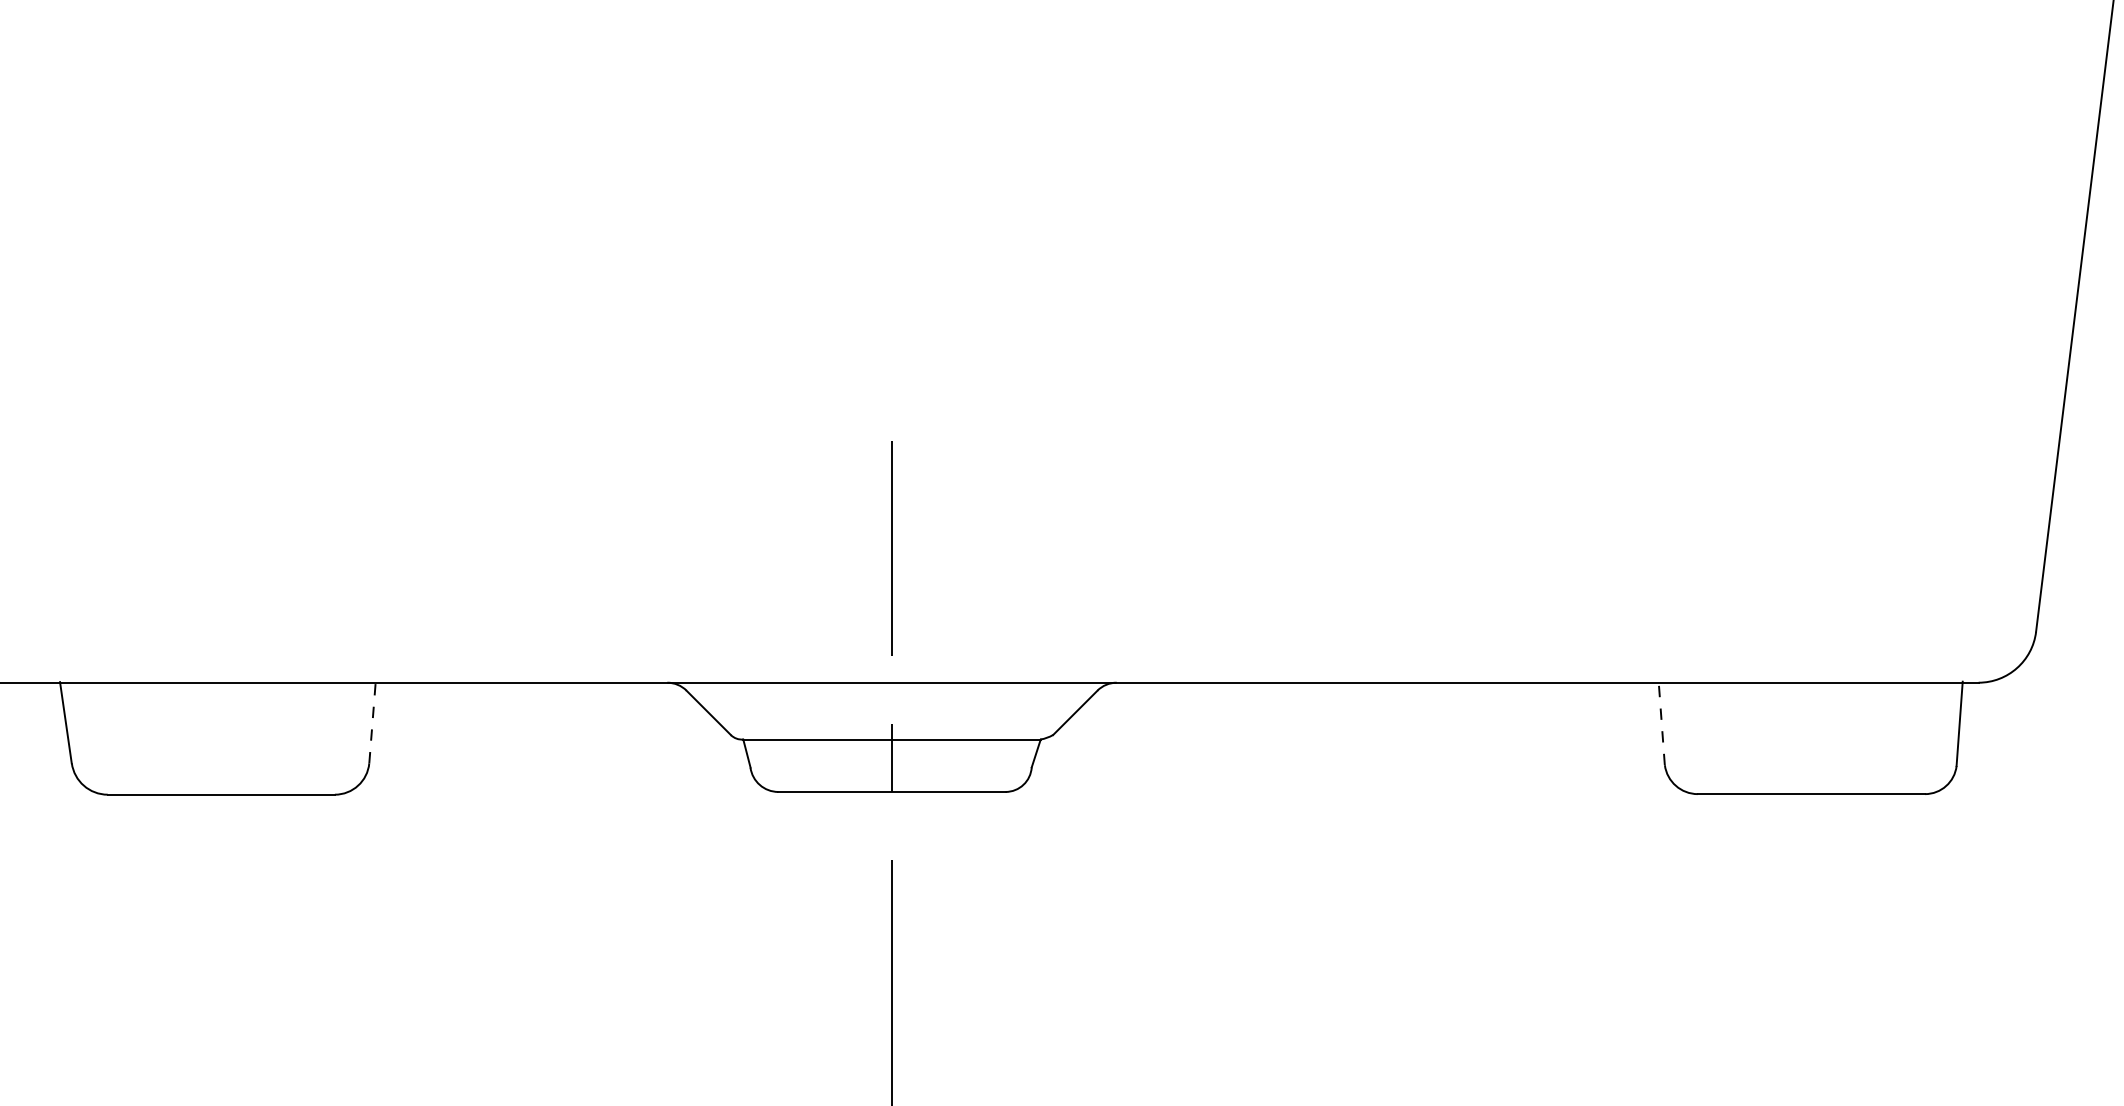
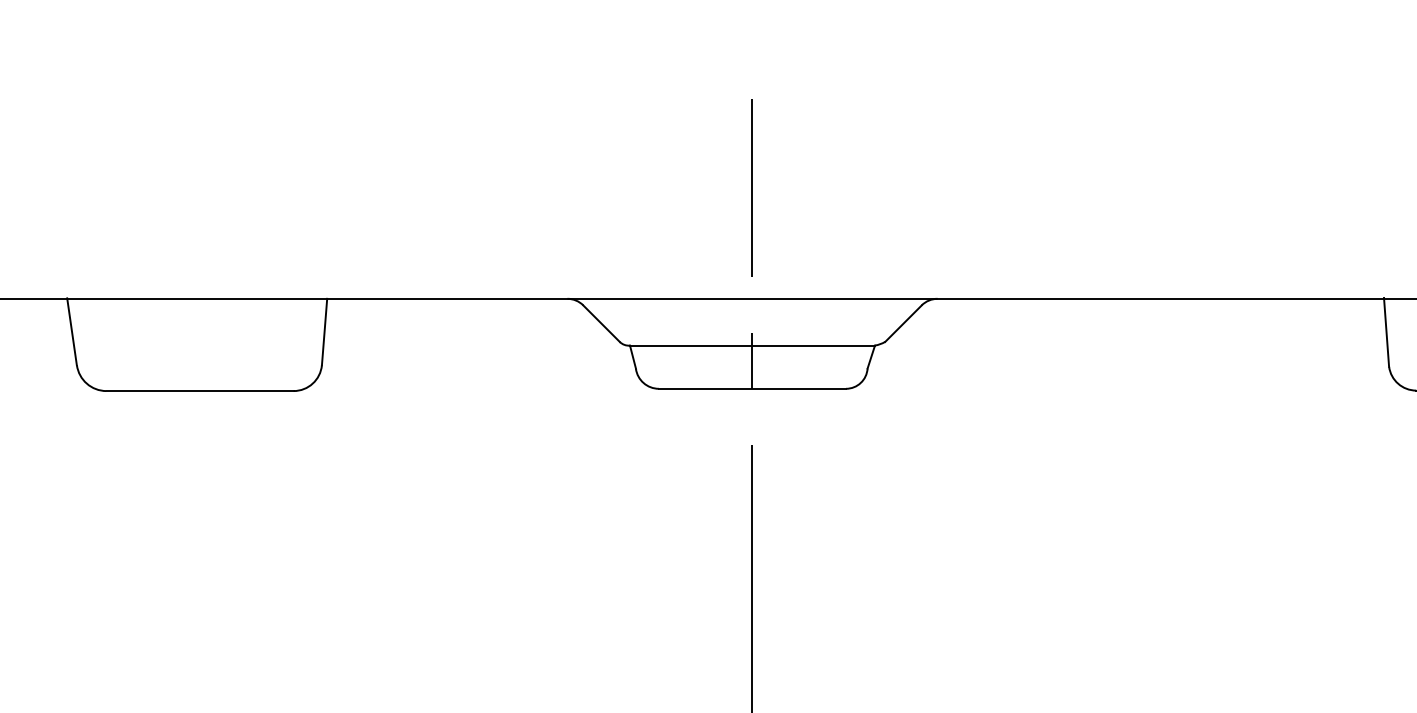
line: (372, 722) -> (324, 331), dashed -> solid
line: (1661, 723) -> (1386, 332), dashed -> solid

